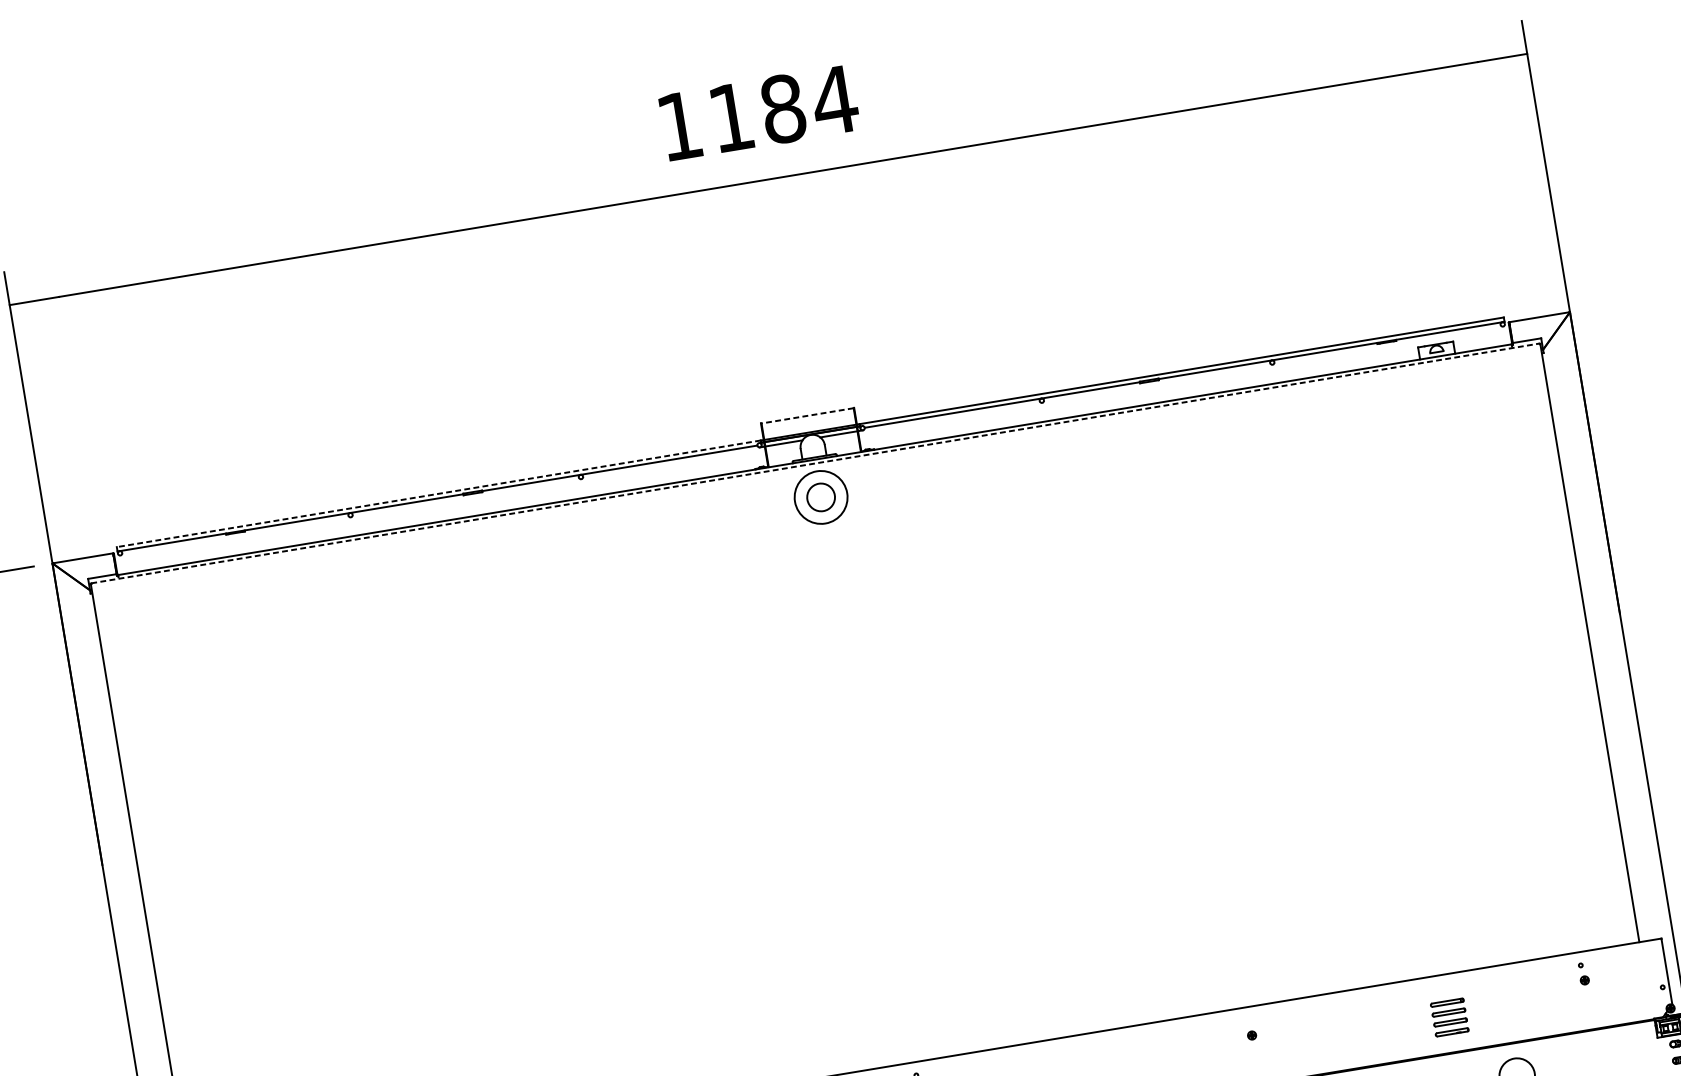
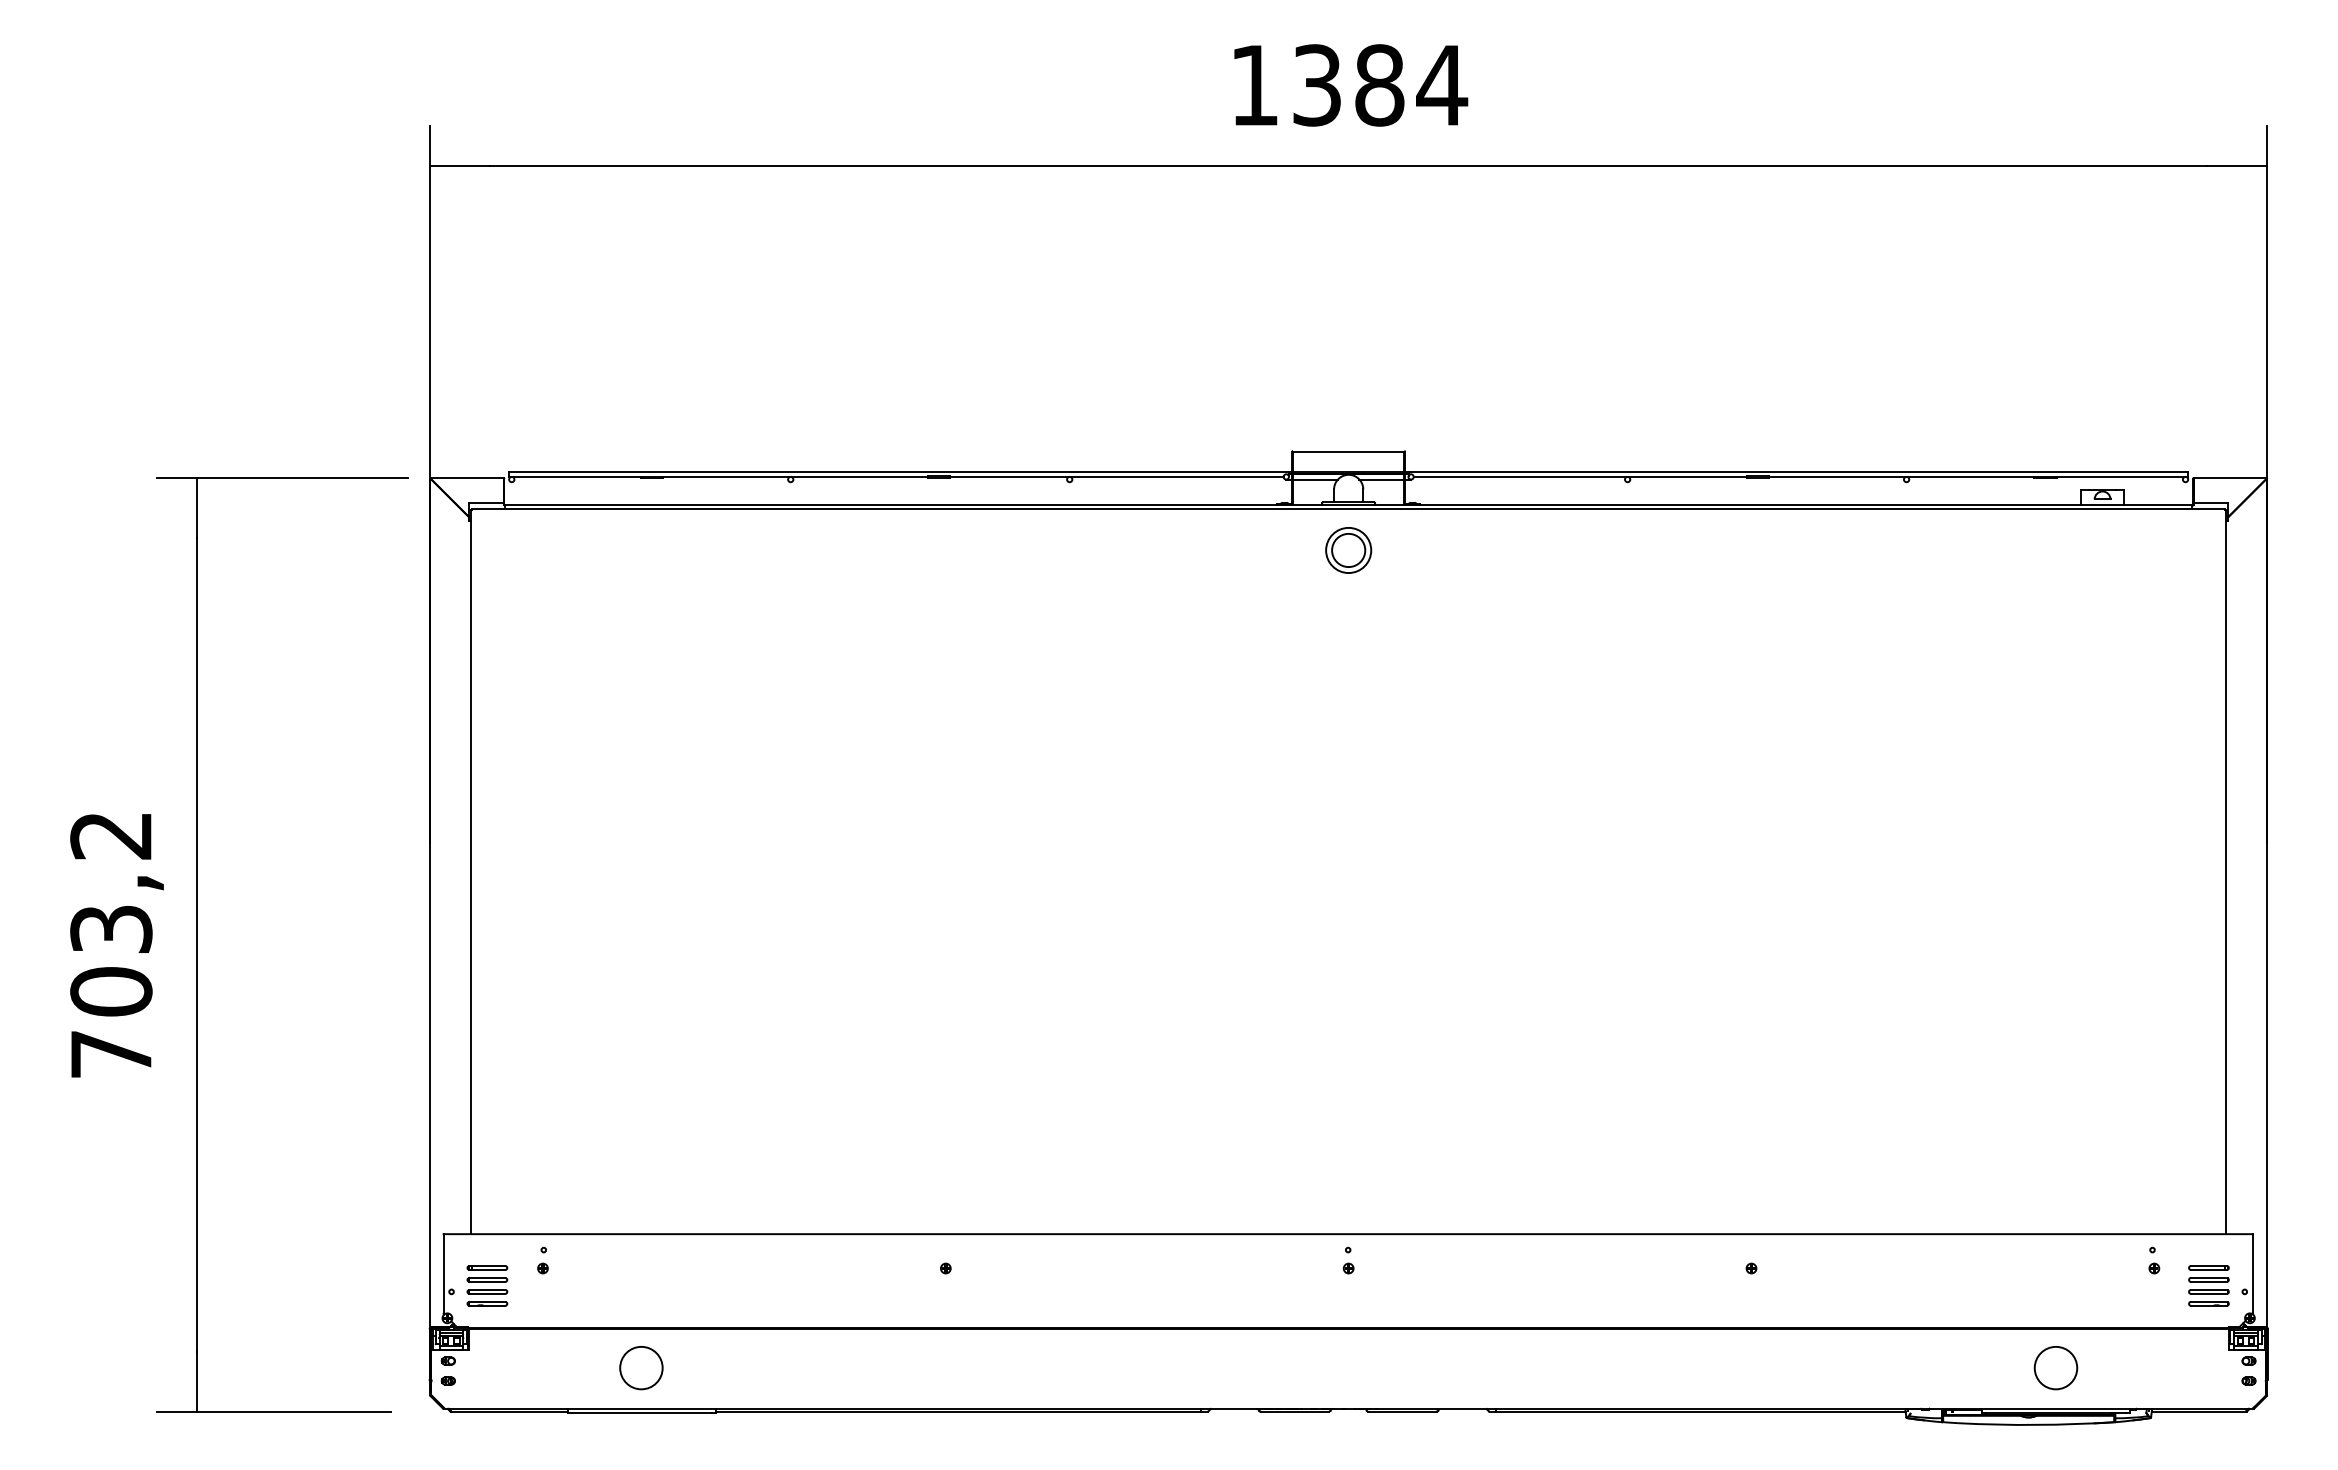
text: (730, 117) -> (1316, 85), 1184 -> 1384
line: (807, 415) -> (1348, 451), dashed -> solid
line: (815, 463) -> (1348, 509), dashed -> solid
line: (438, 493) -> (898, 471), dashed -> solid
circle: (820, 497) -> (1348, 550), size x0.71
part: (1449, 1017) -> (2208, 1285), moved

